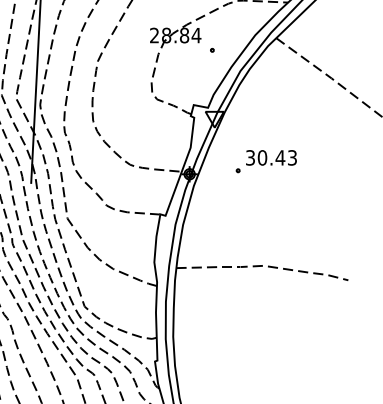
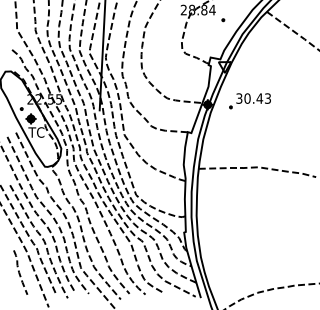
part: (265, 162) -> (249, 101), moved

